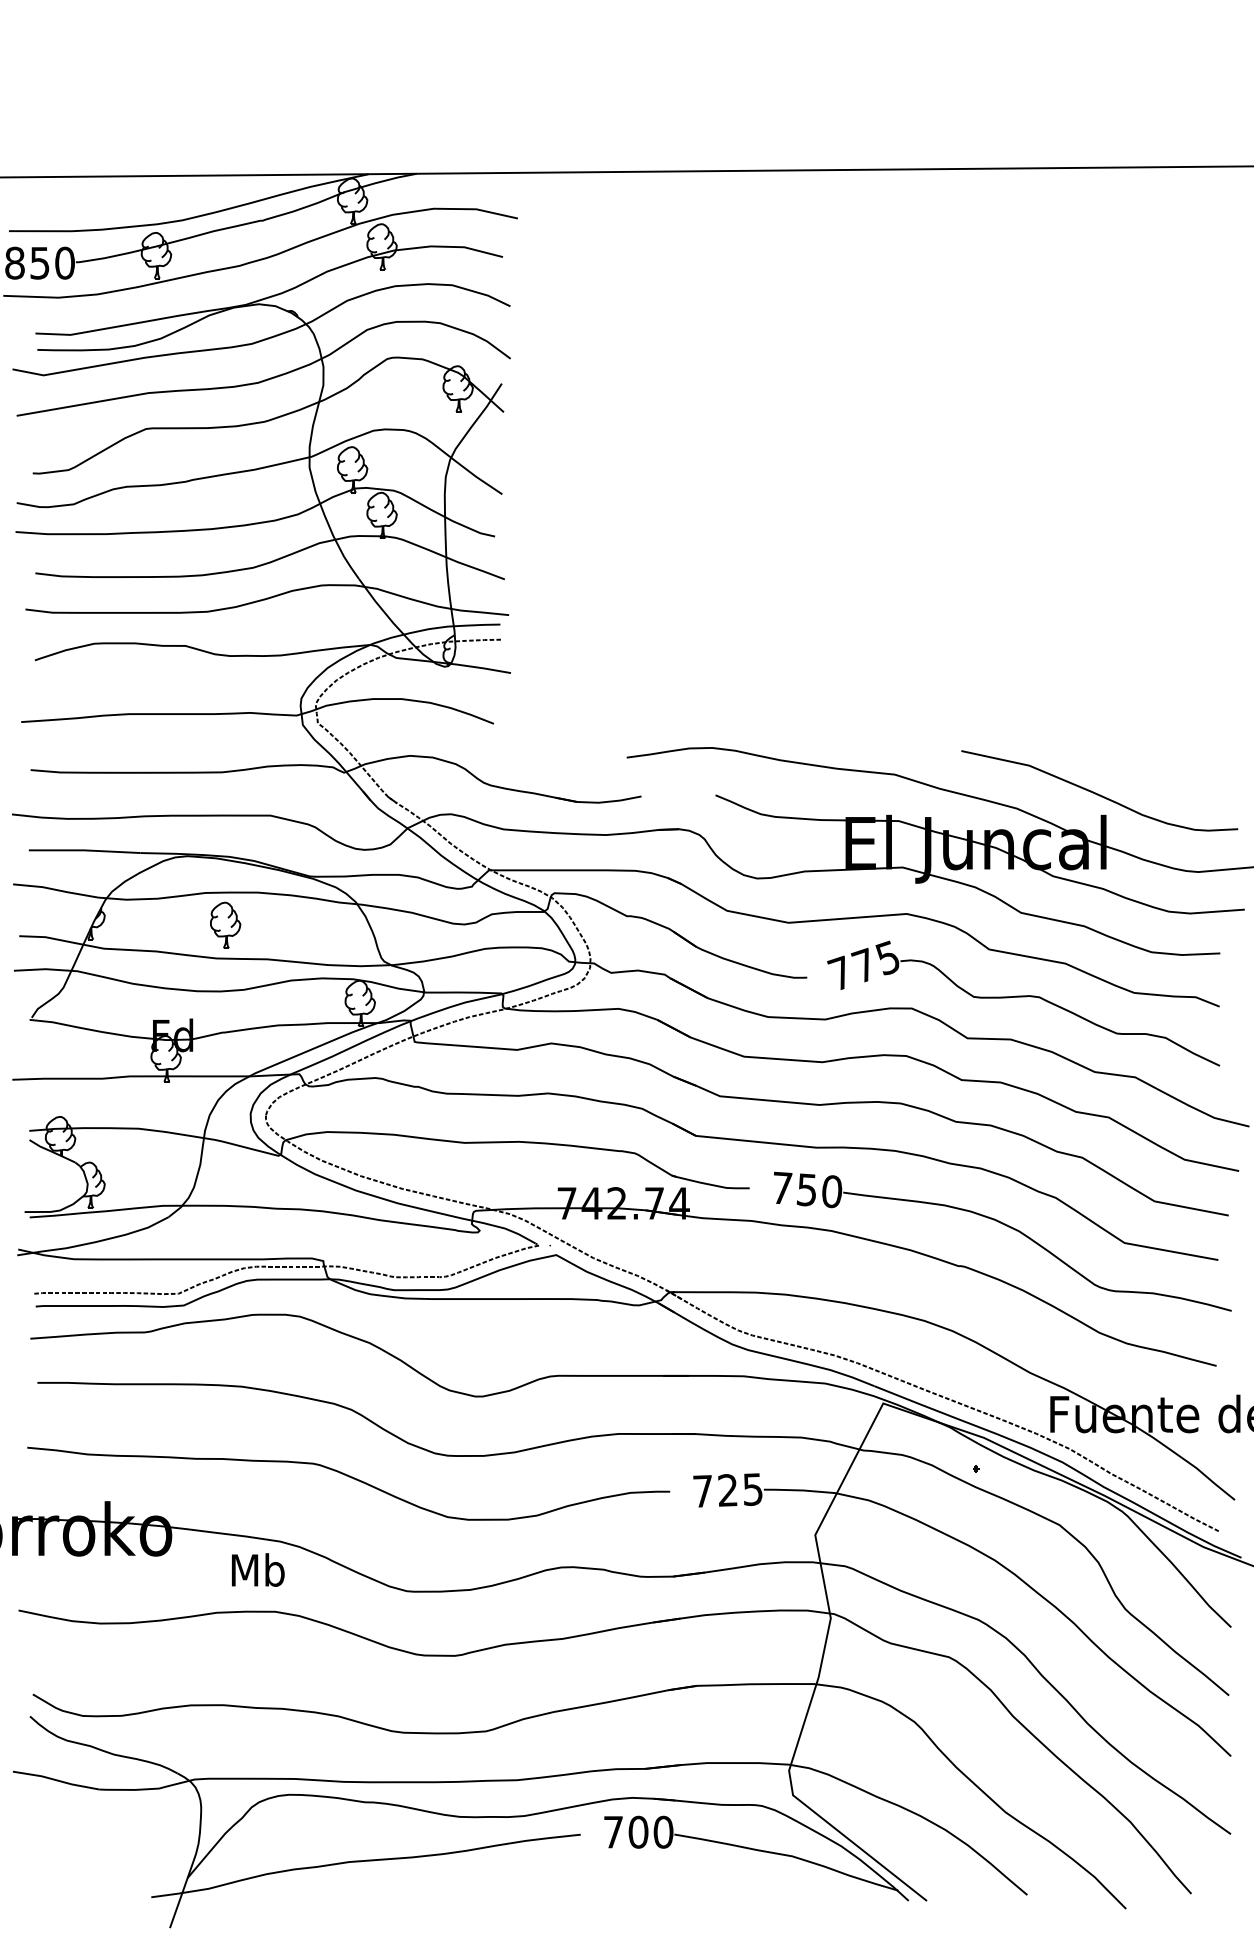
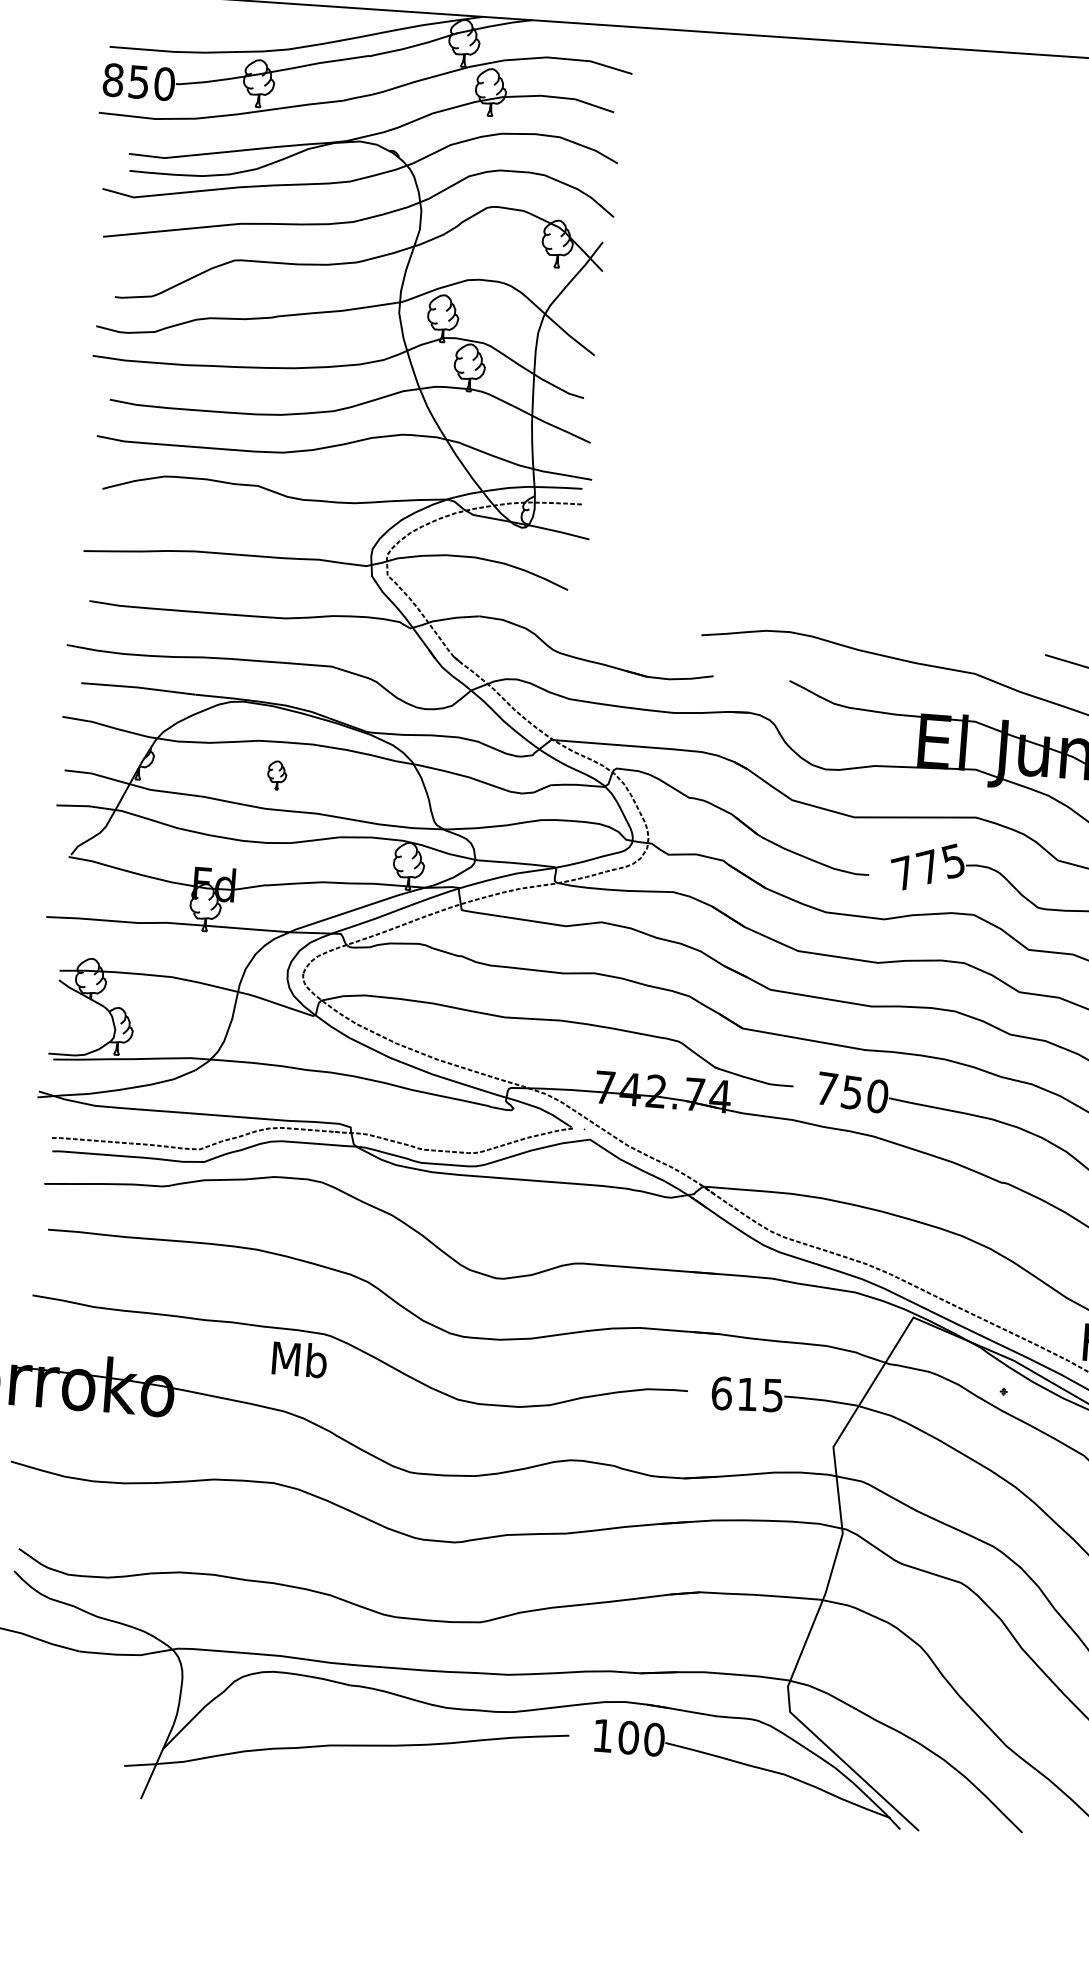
part: (225, 924) -> (276, 774), size x0.6
text: (715, 1490) -> (734, 1393), 725 -> 615
text: (258, 1569) -> (300, 1359), moved
text: (613, 1832) -> (603, 1736), 700 -> 100

